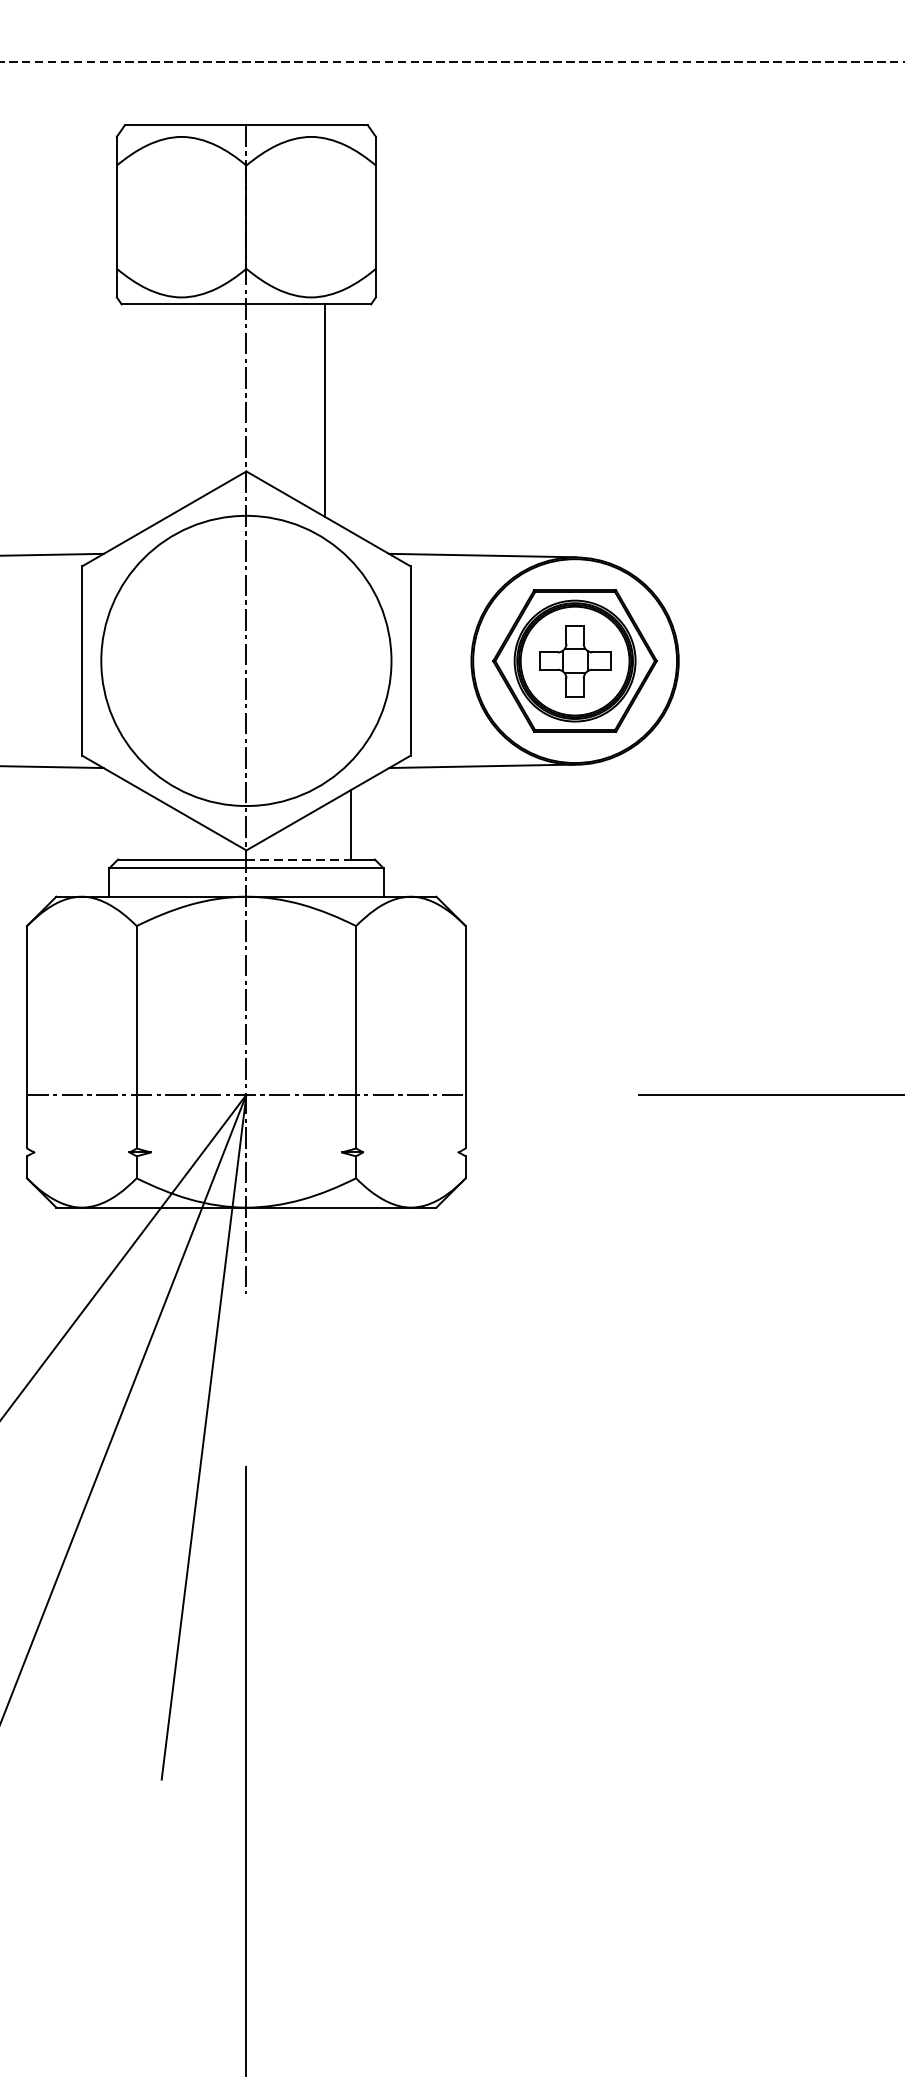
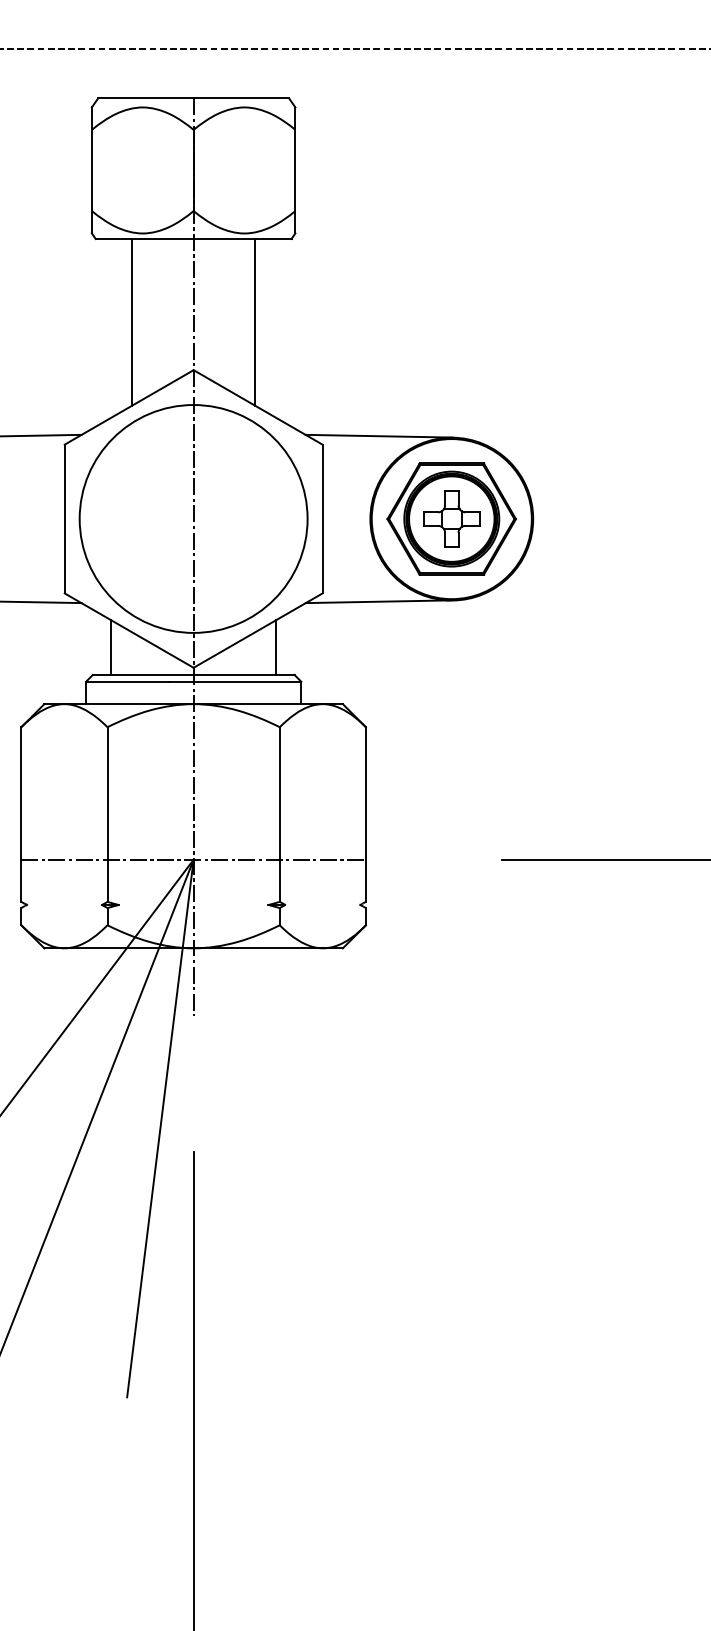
line: (168, 409) -> (132, 321), added
line: (141, 824) -> (111, 647), added
line: (299, 858) -> (235, 674), dashed -> solid

